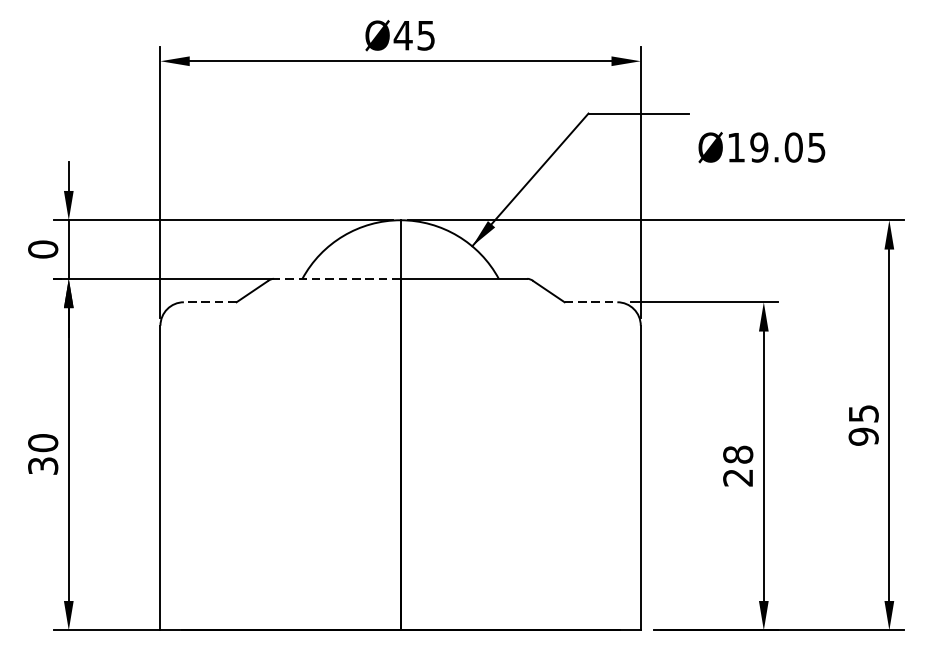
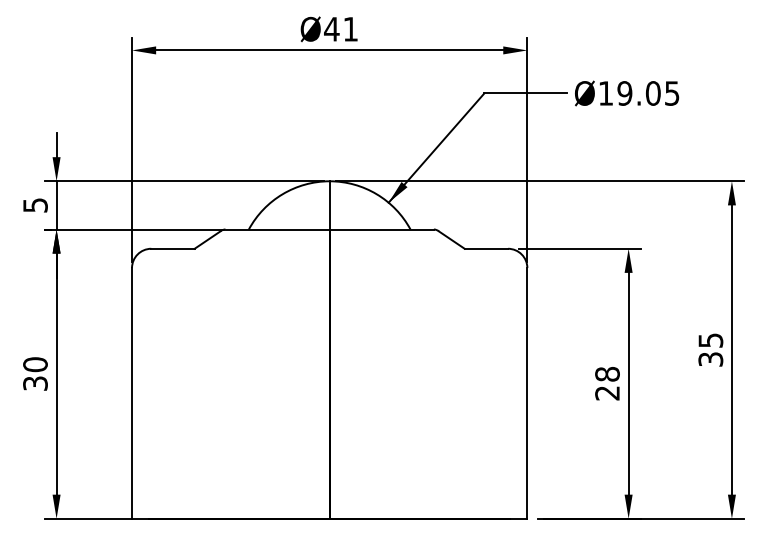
text: (425, 35) -> (350, 29), Ø45 -> Ø41
text: (762, 147) -> (627, 93), moved
text: (43, 249) -> (35, 205), 0 -> 5
line: (337, 278) -> (277, 229), dashed -> solid
line: (210, 301) -> (173, 248), dashed -> solid
line: (591, 301) -> (486, 248), dashed -> solid
text: (863, 436) -> (710, 359), 95 -> 35

